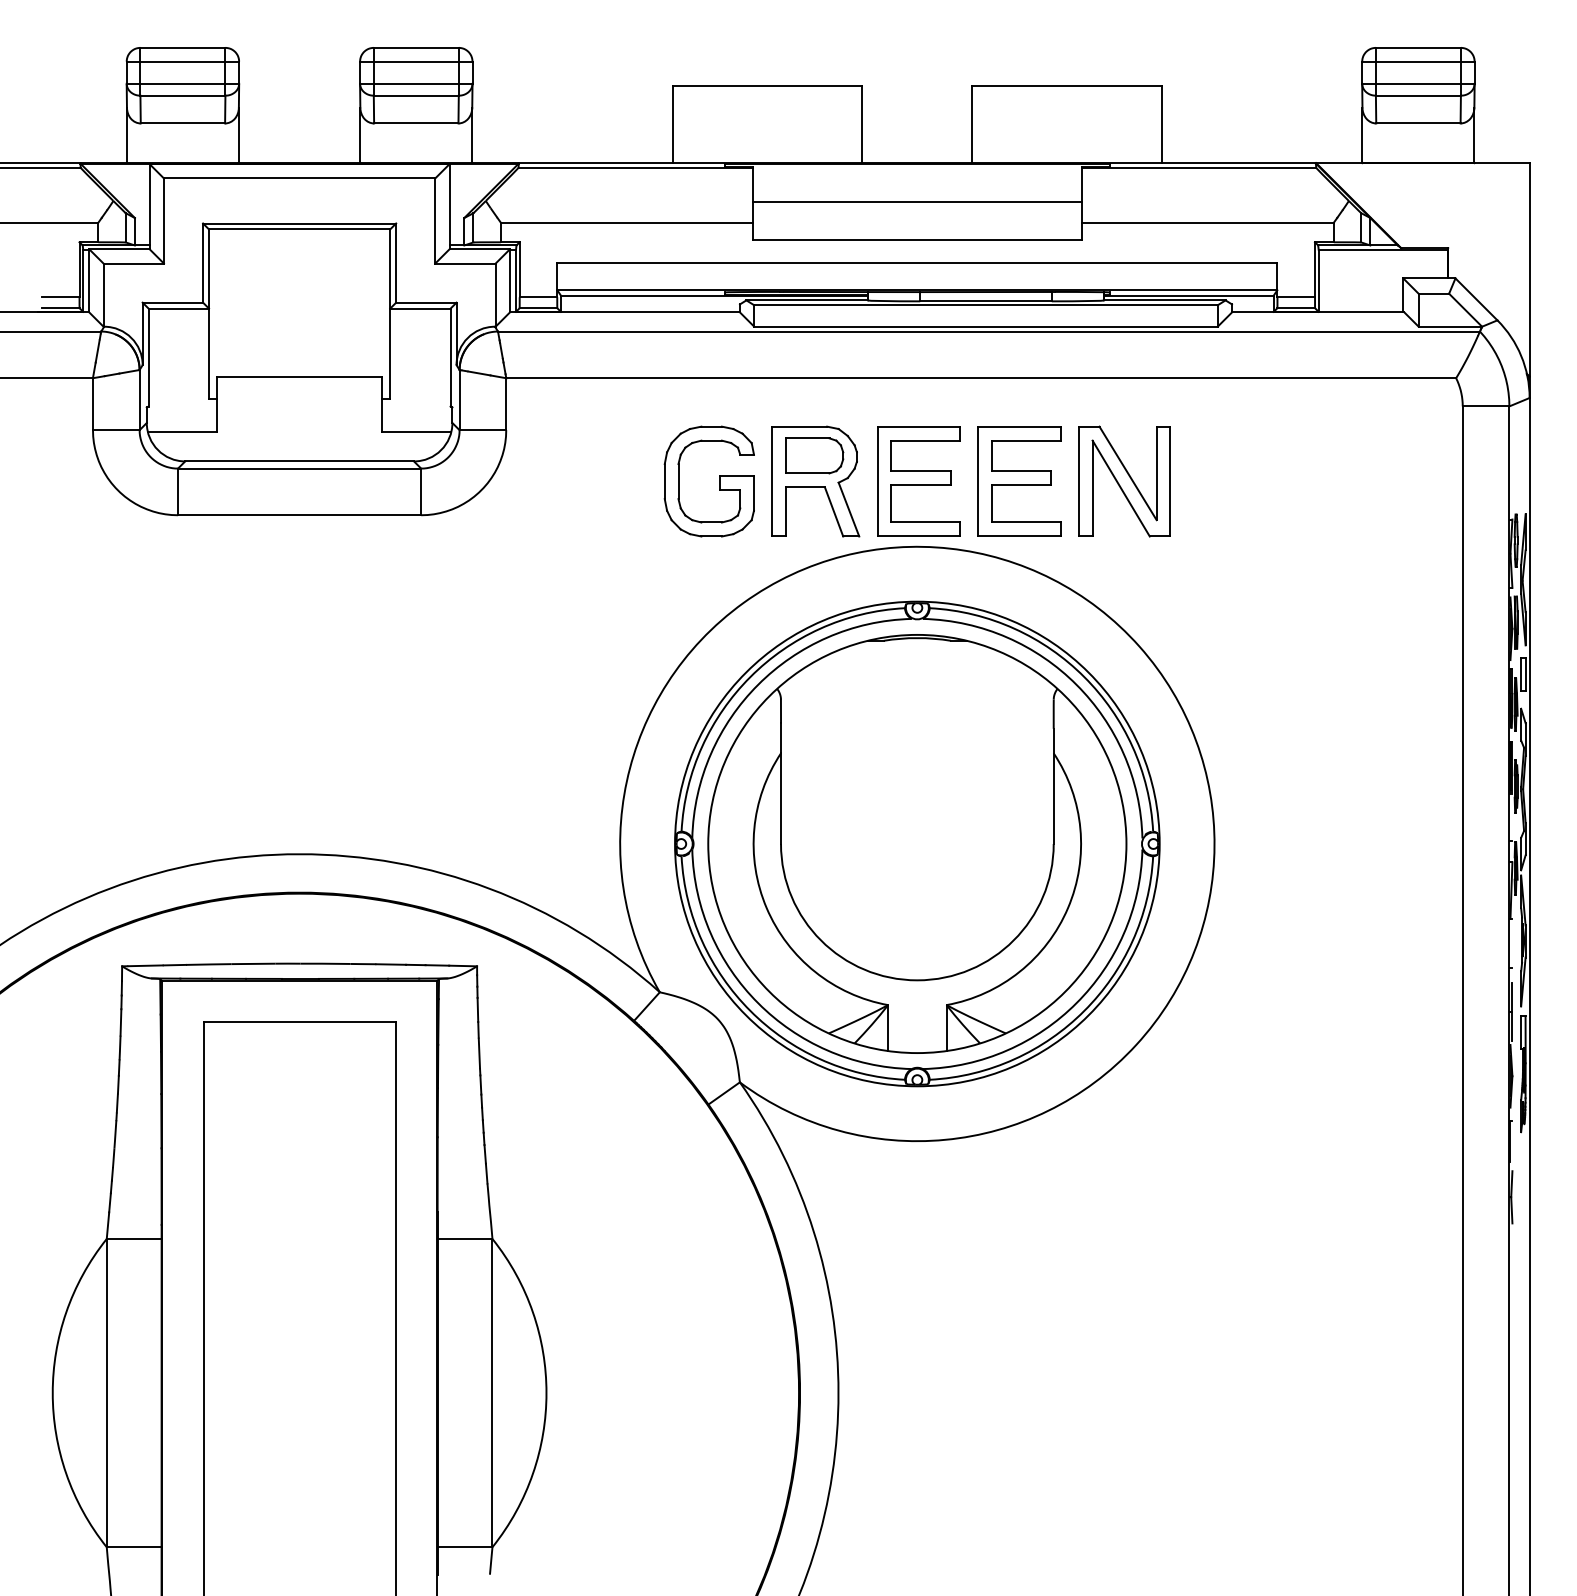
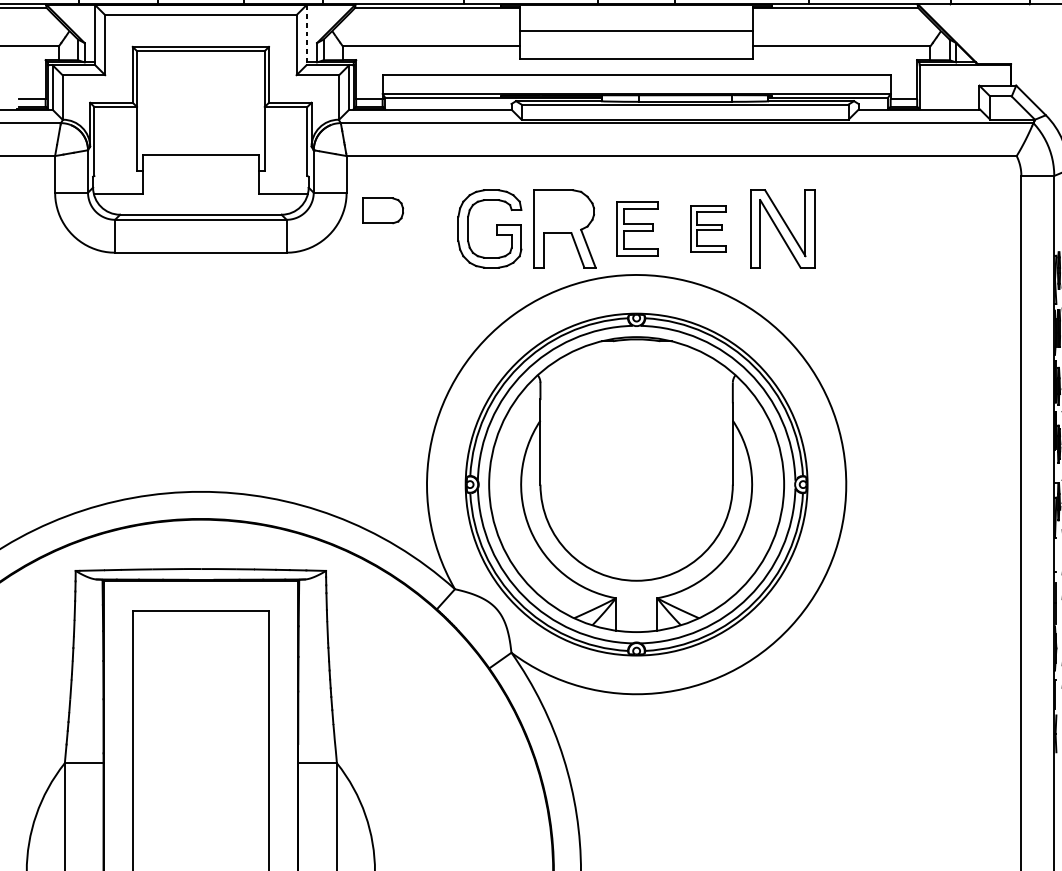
line: (449, 206) -> (306, 34), solid -> dashed
part: (814, 455) -> (382, 210), moved
part: (918, 481) -> (637, 228), size x0.7
part: (1019, 481) -> (708, 228), size x0.6

